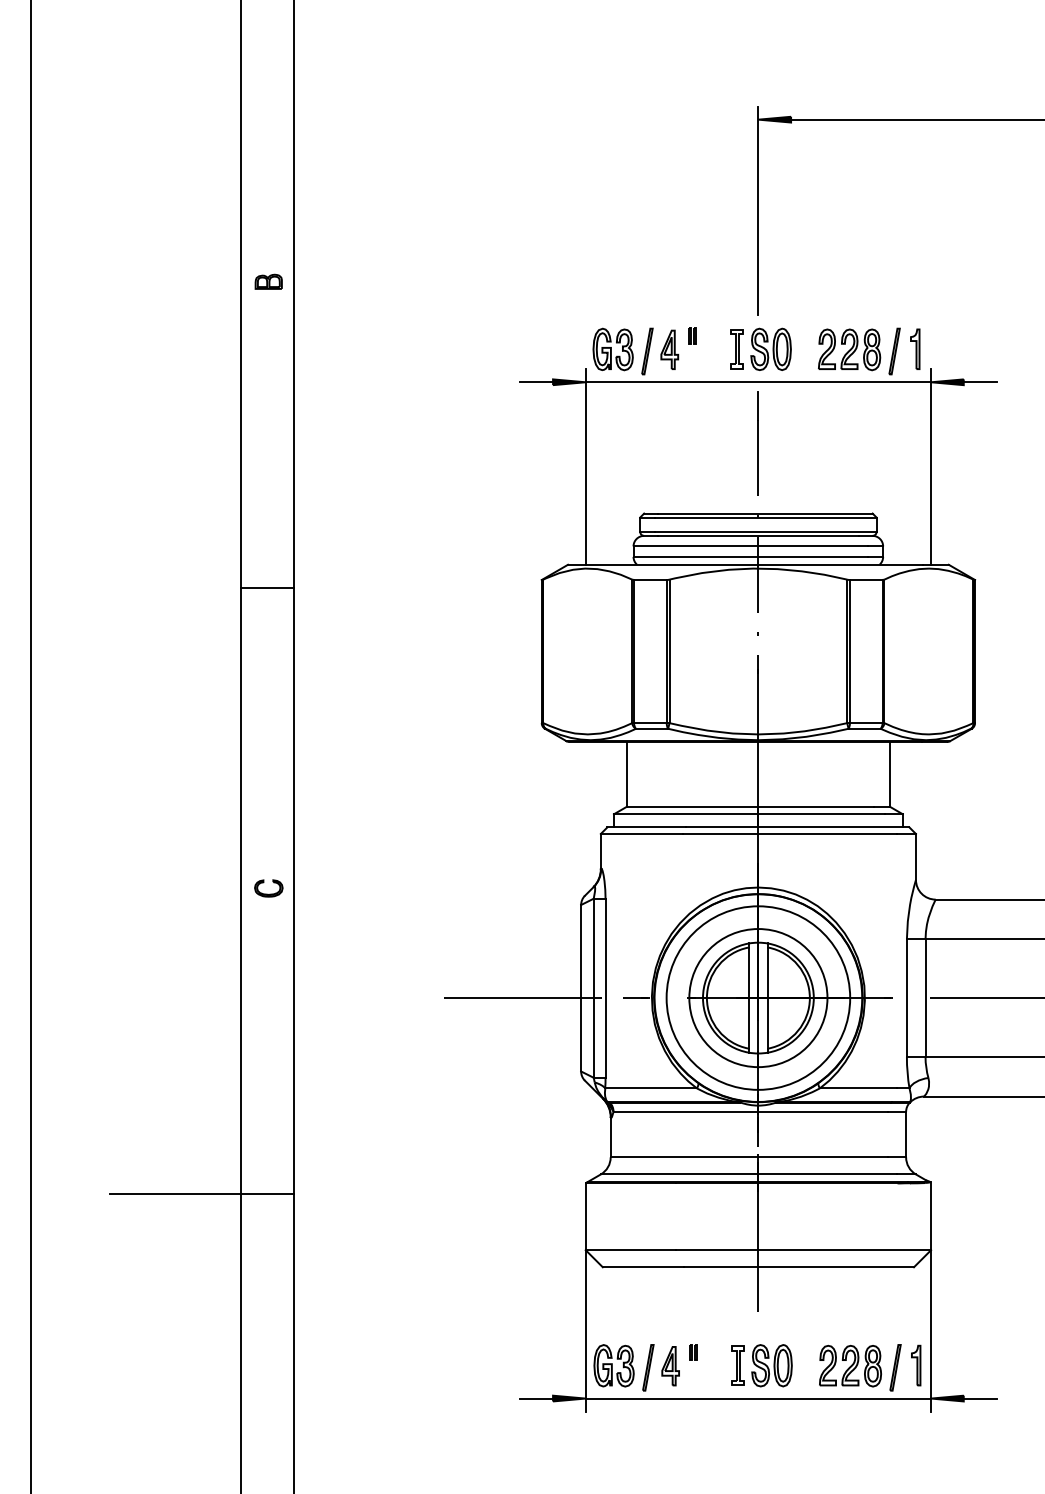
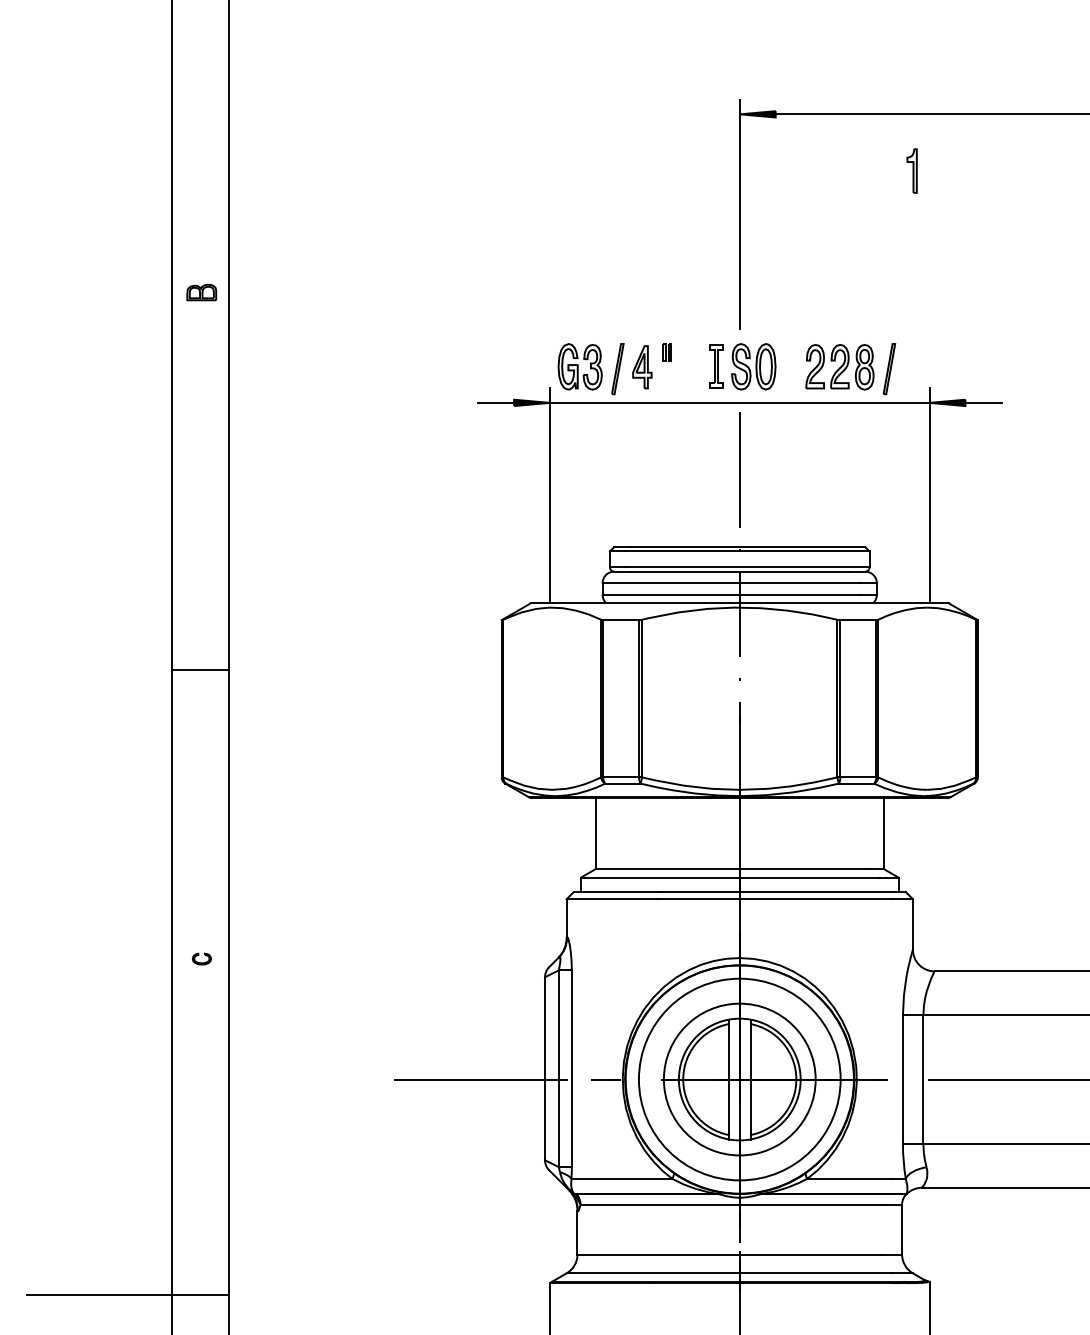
part: (915, 348) -> (912, 170), moved
line: (267, 587) -> (200, 670), moved
part: (268, 888) -> (201, 959), size x0.6

